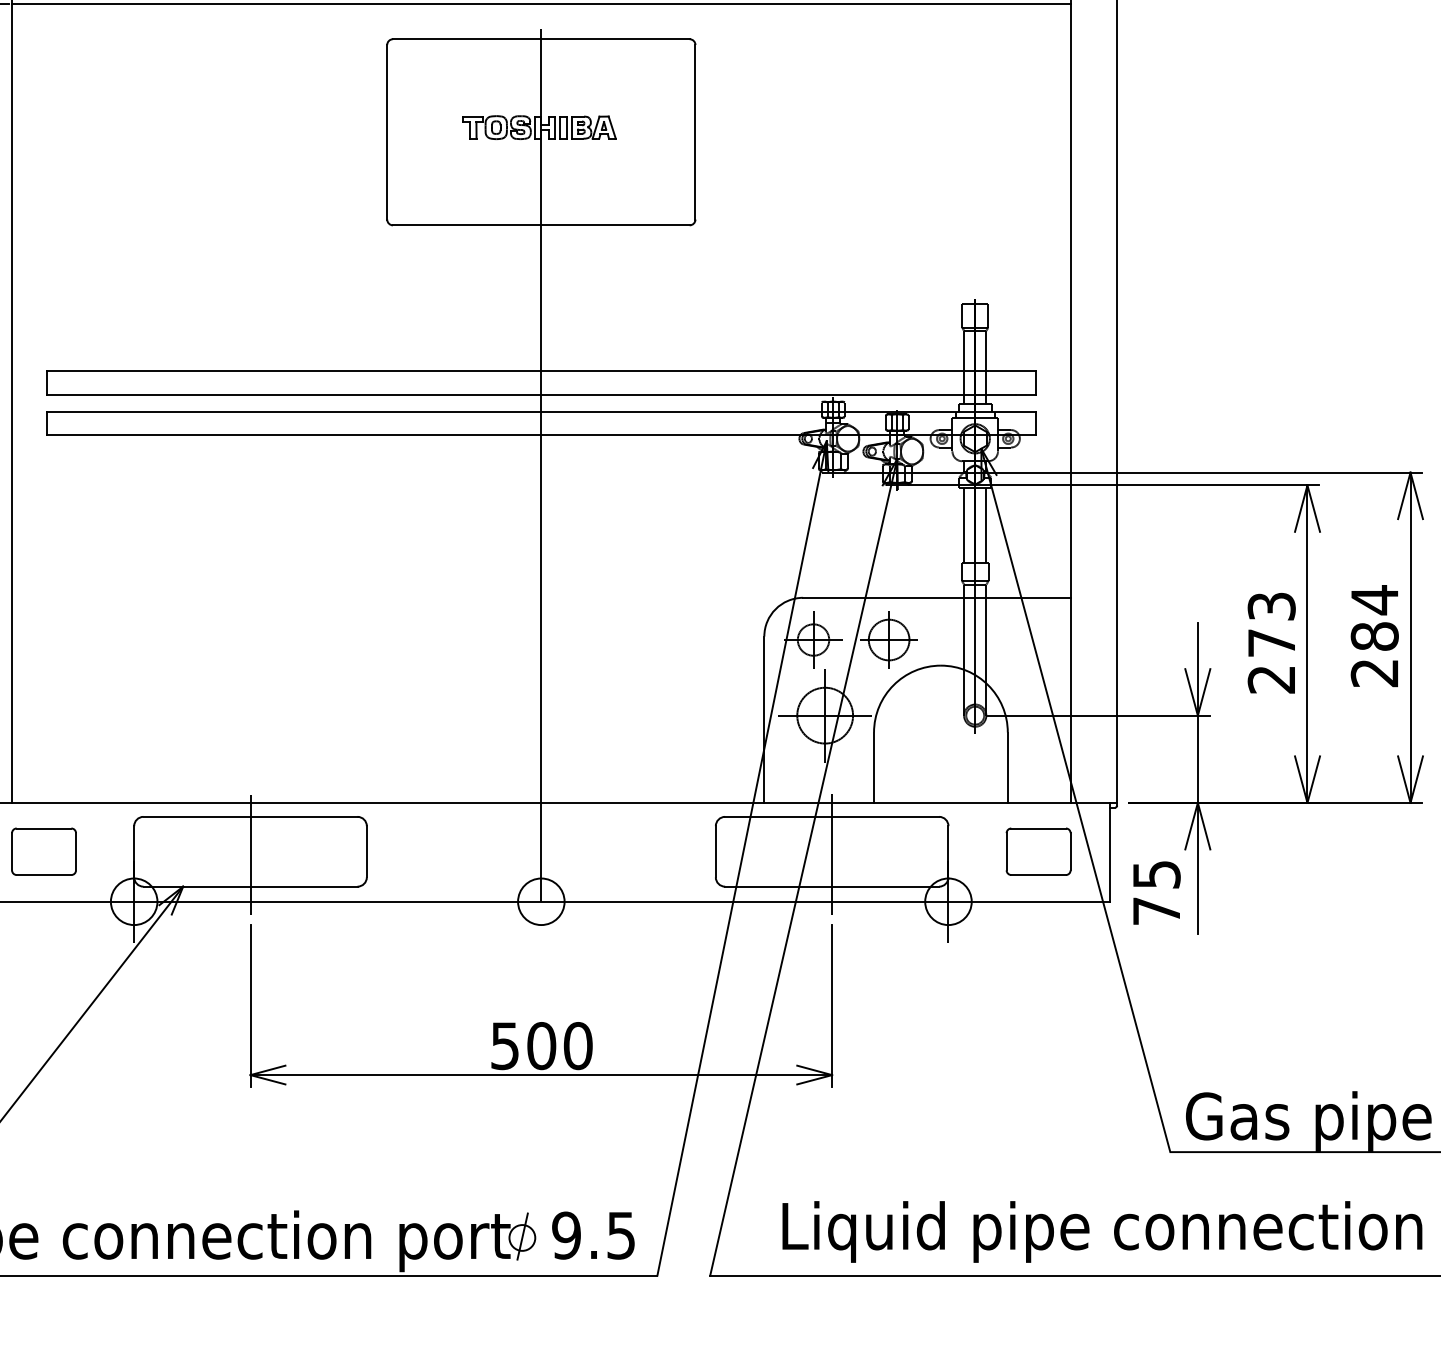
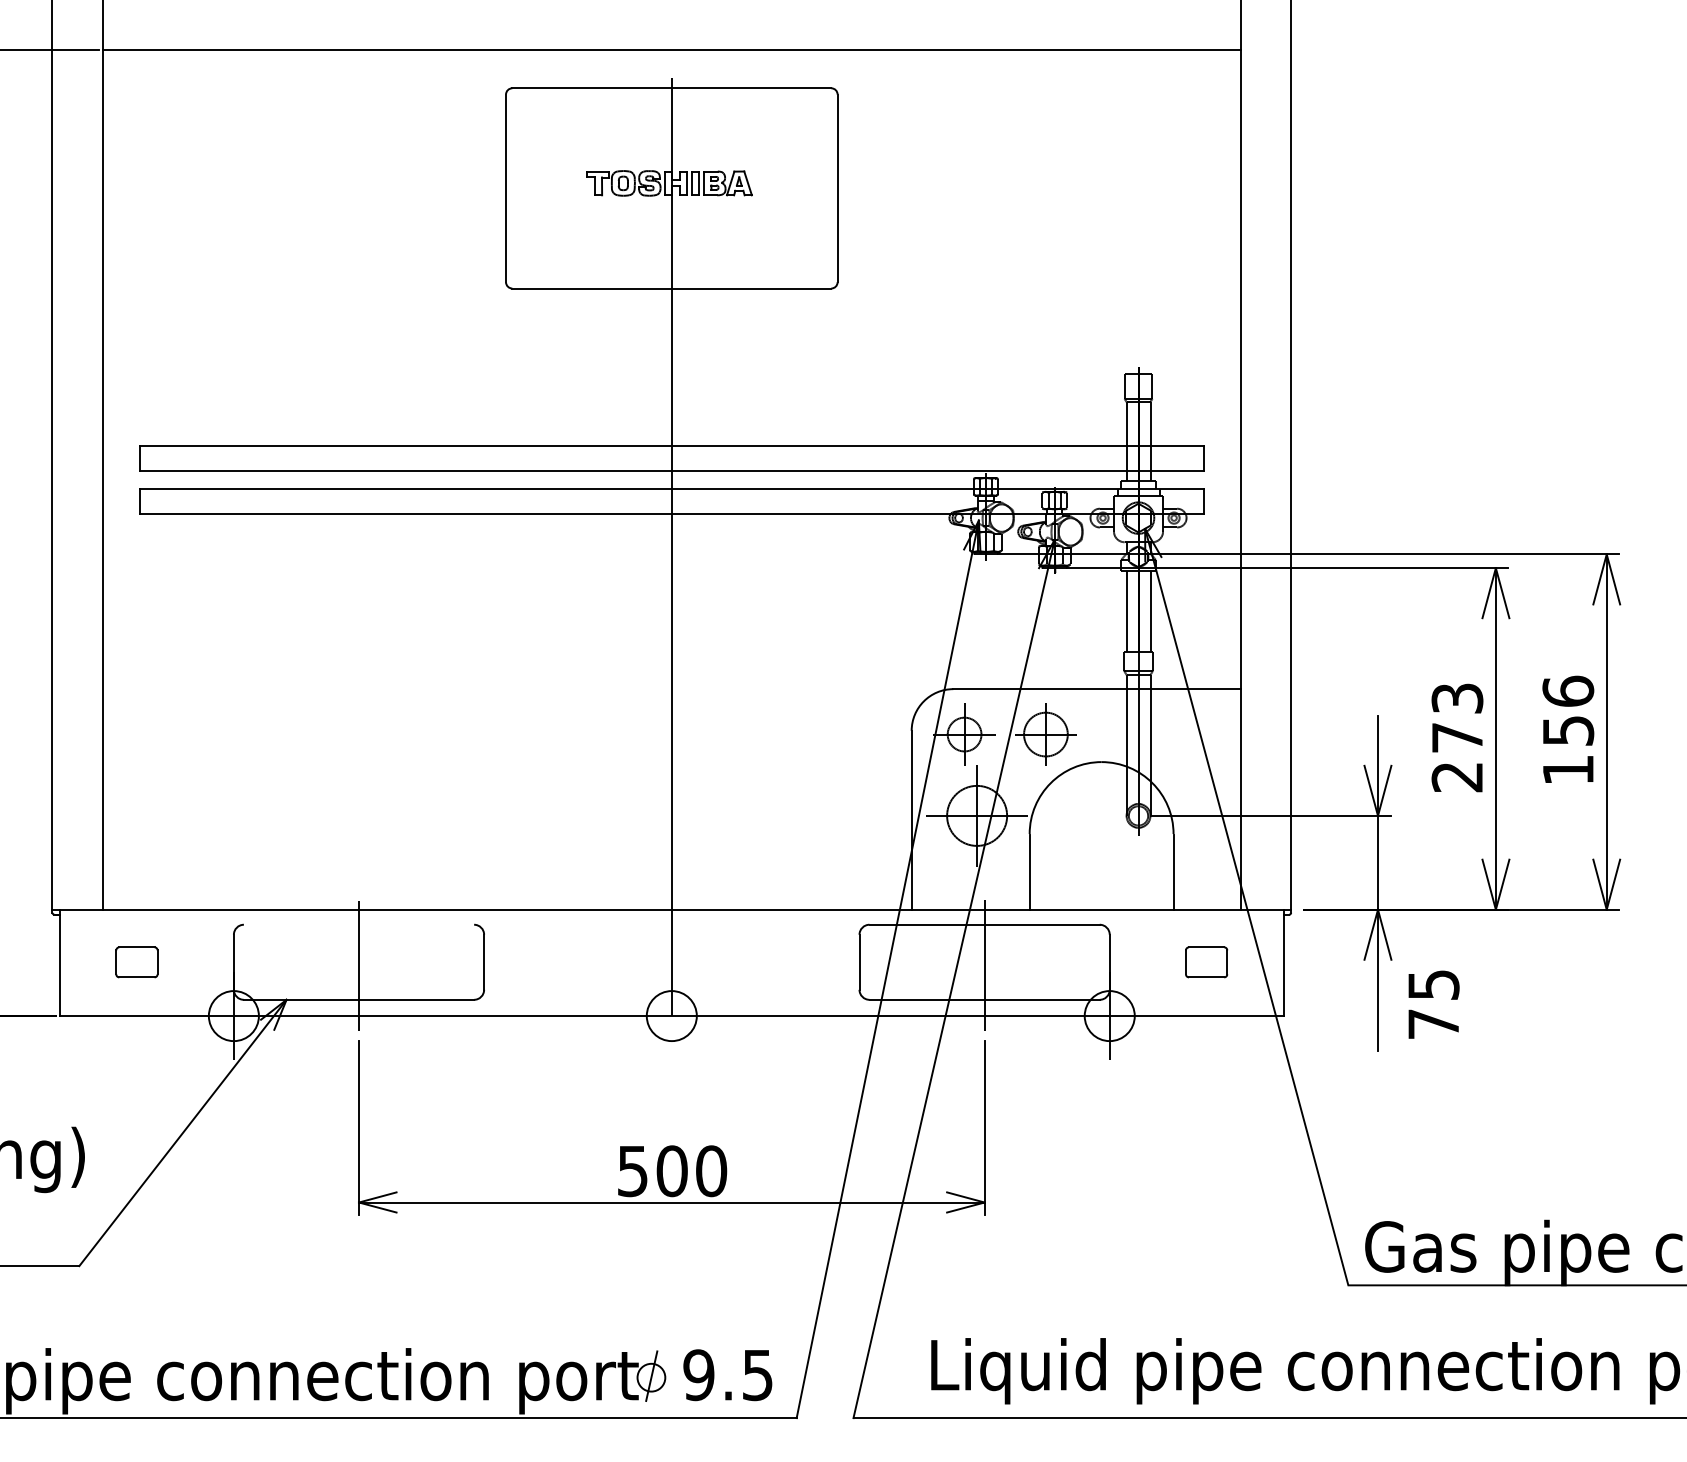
text: (1374, 636) -> (1568, 730), 284 -> 156
line: (250, 816) -> (358, 924), removed
part: (43, 851) -> (136, 962), size x0.6
part: (1038, 851) -> (1206, 962), size x0.6
text: (1156, 892) -> (1433, 1004), moved

